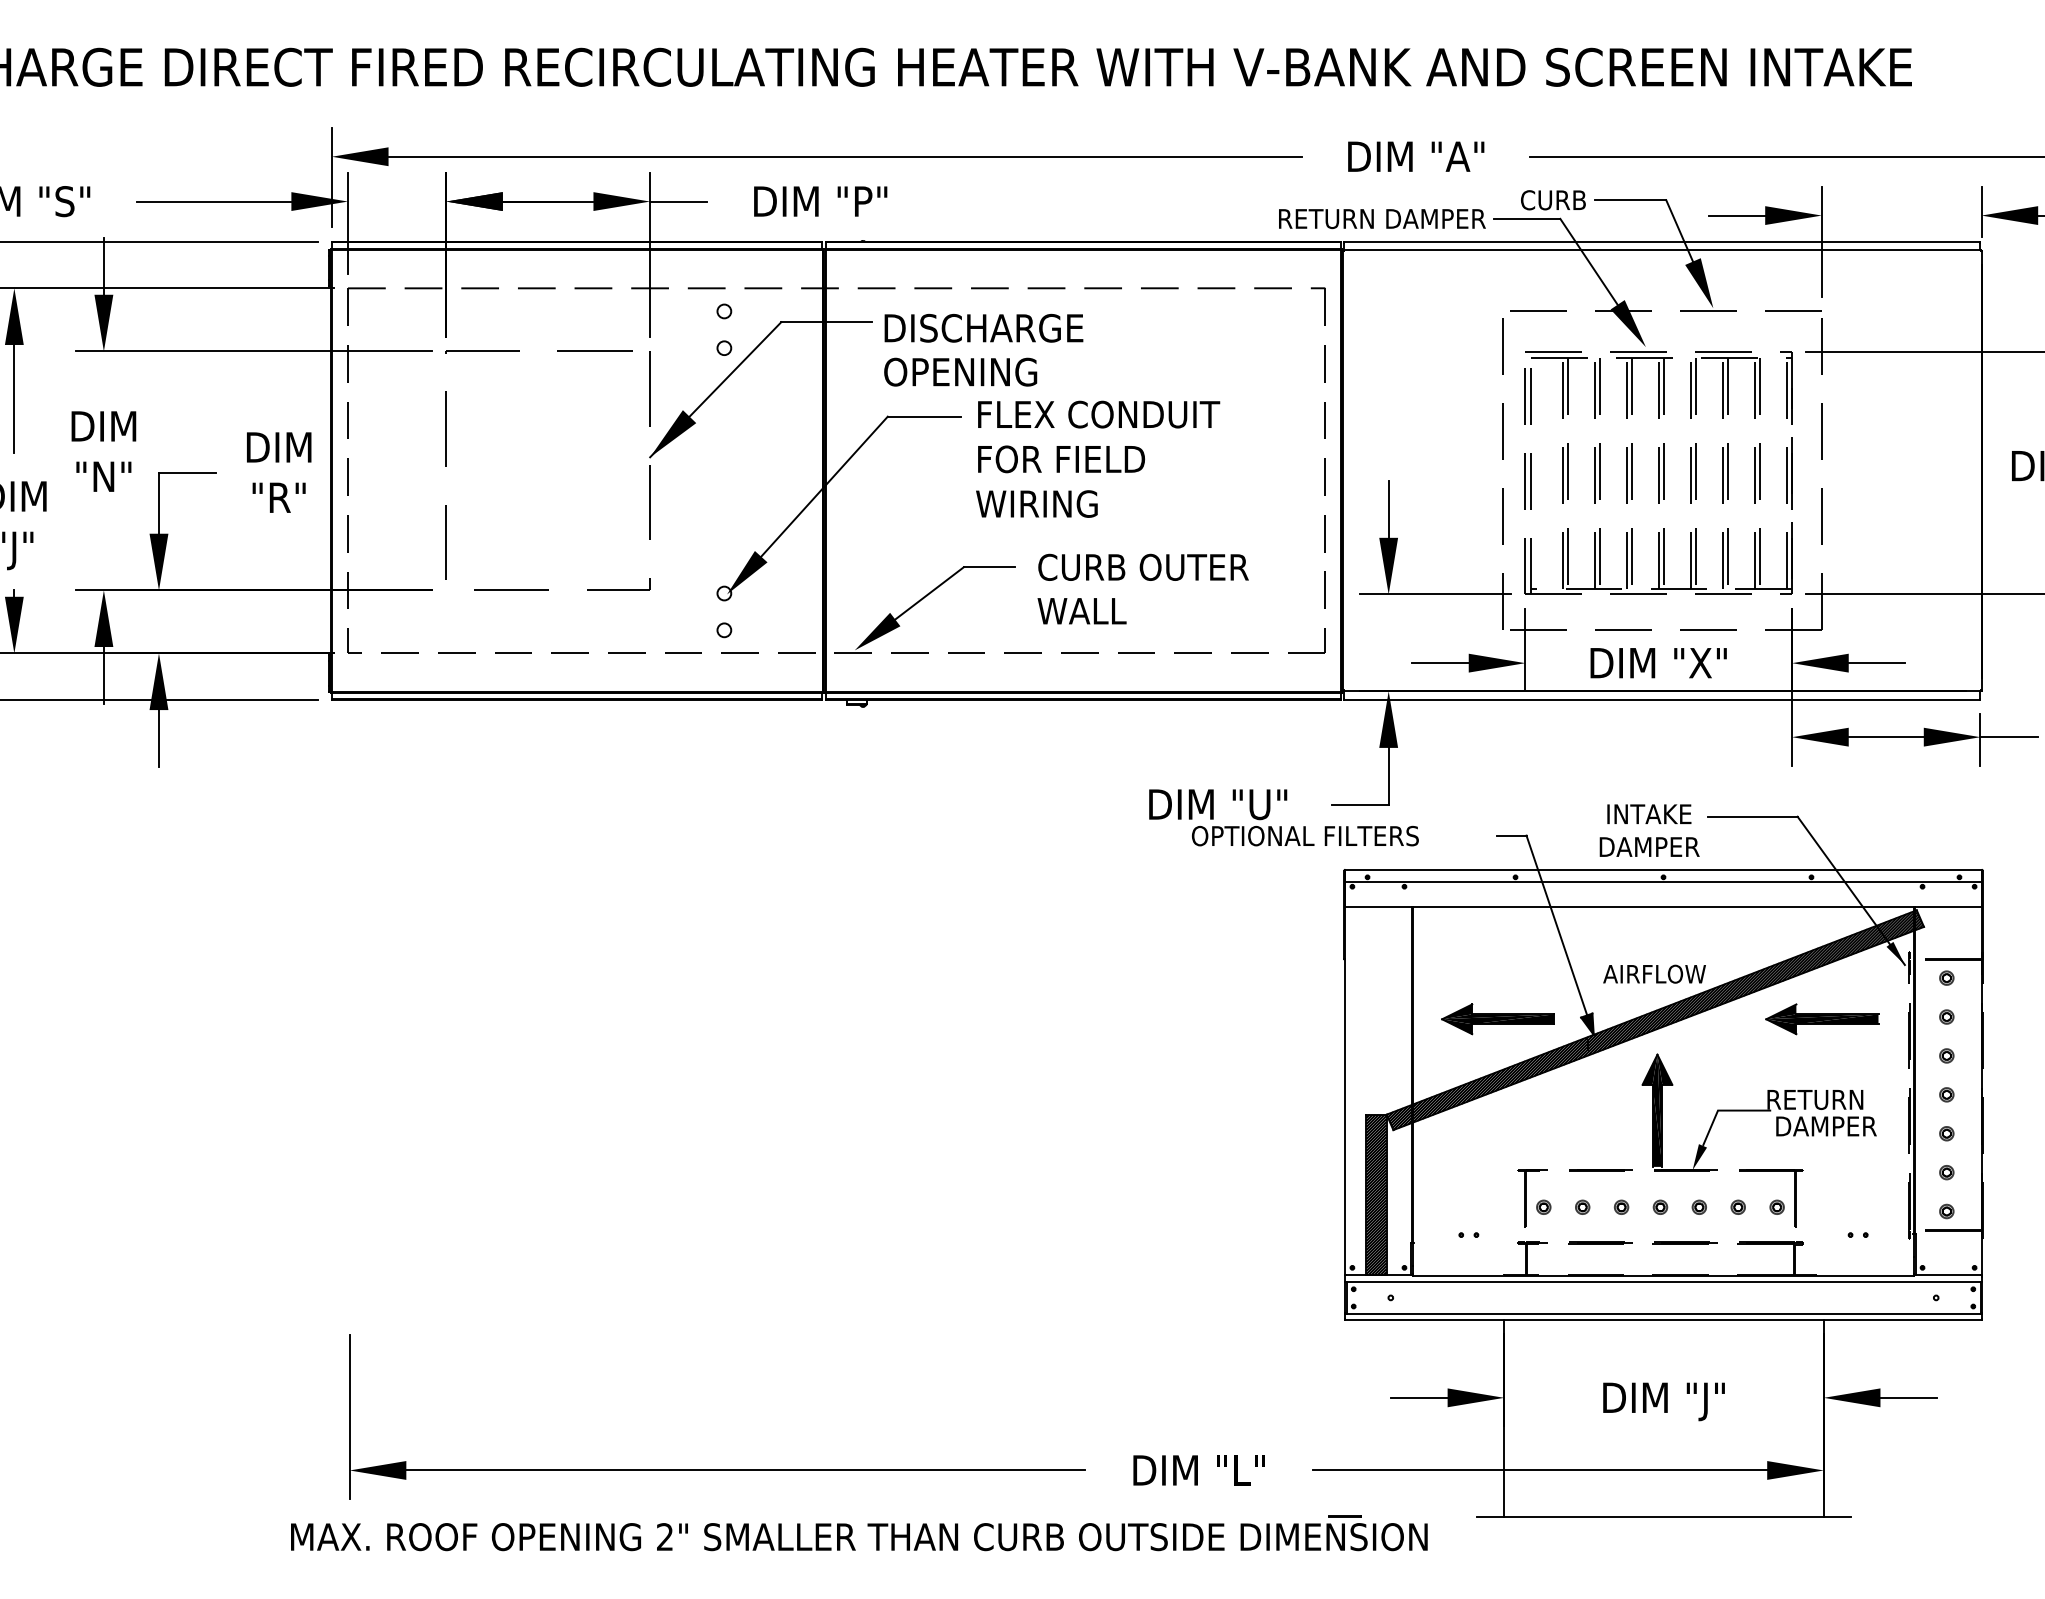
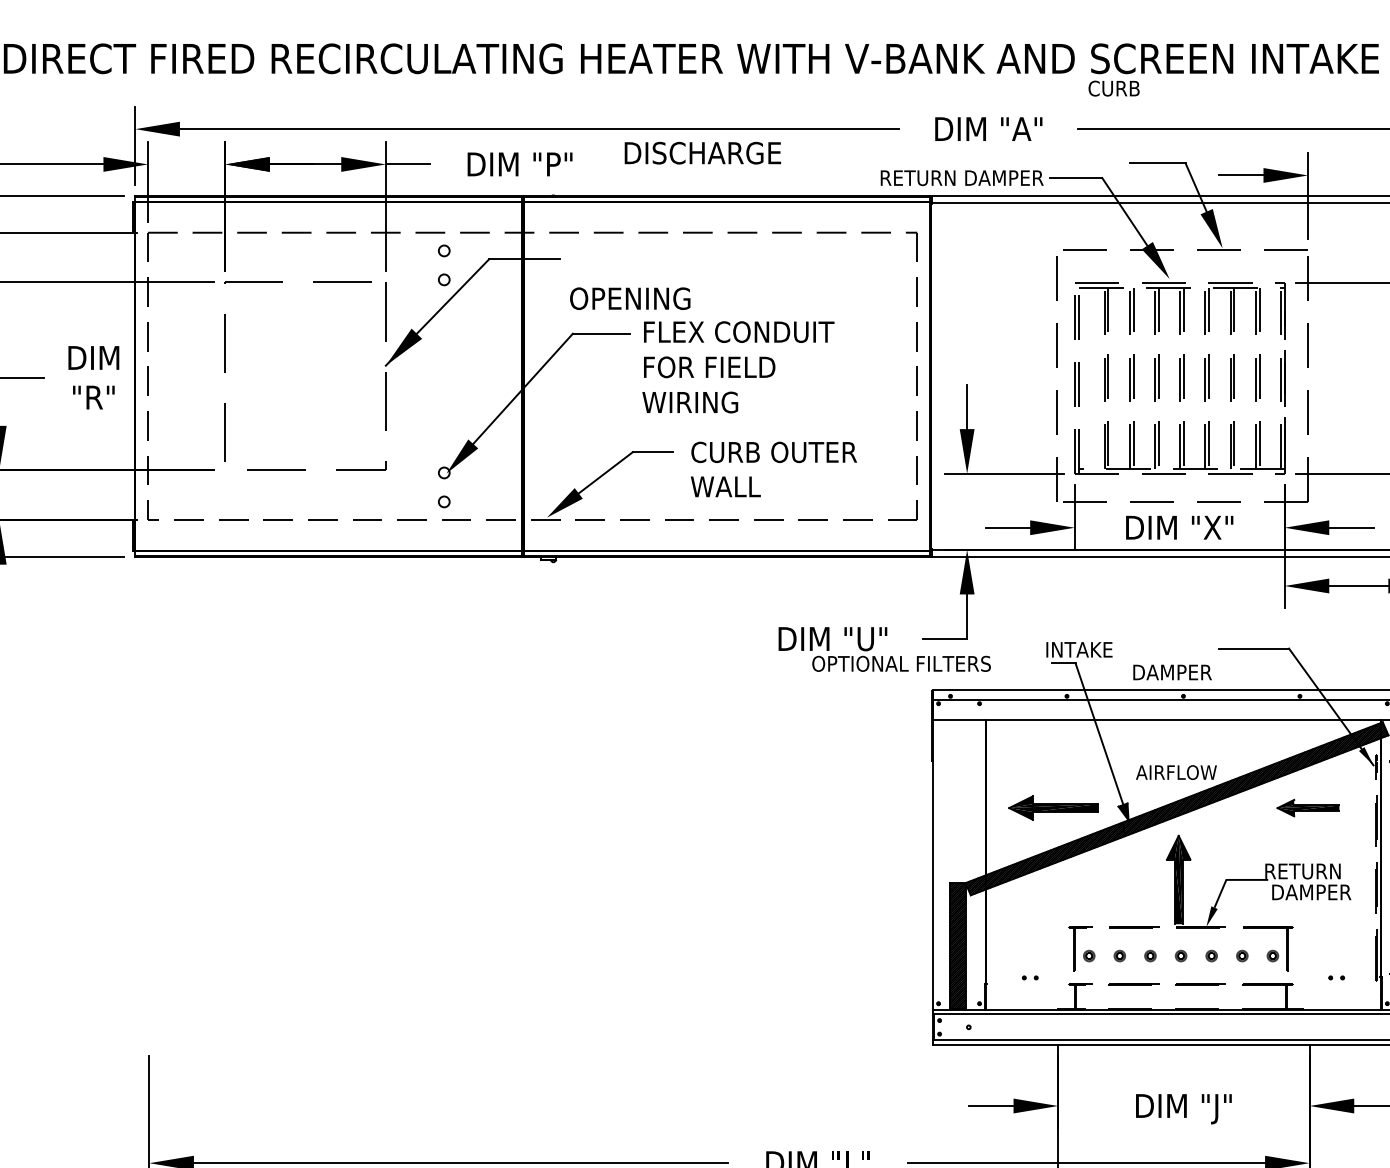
text: (1553, 200) -> (1114, 88), moved
text: (983, 327) -> (702, 152), moved
text: (1649, 813) -> (1079, 649), moved
part: (1822, 1019) -> (1308, 808), size x0.7

